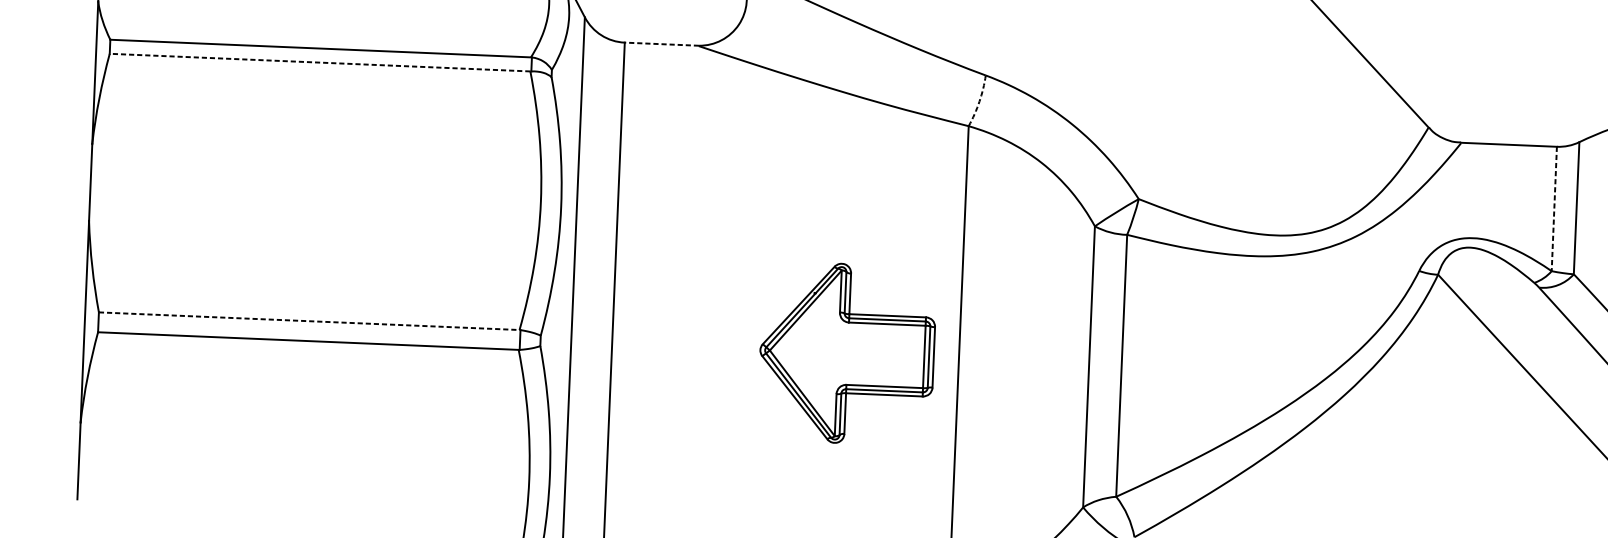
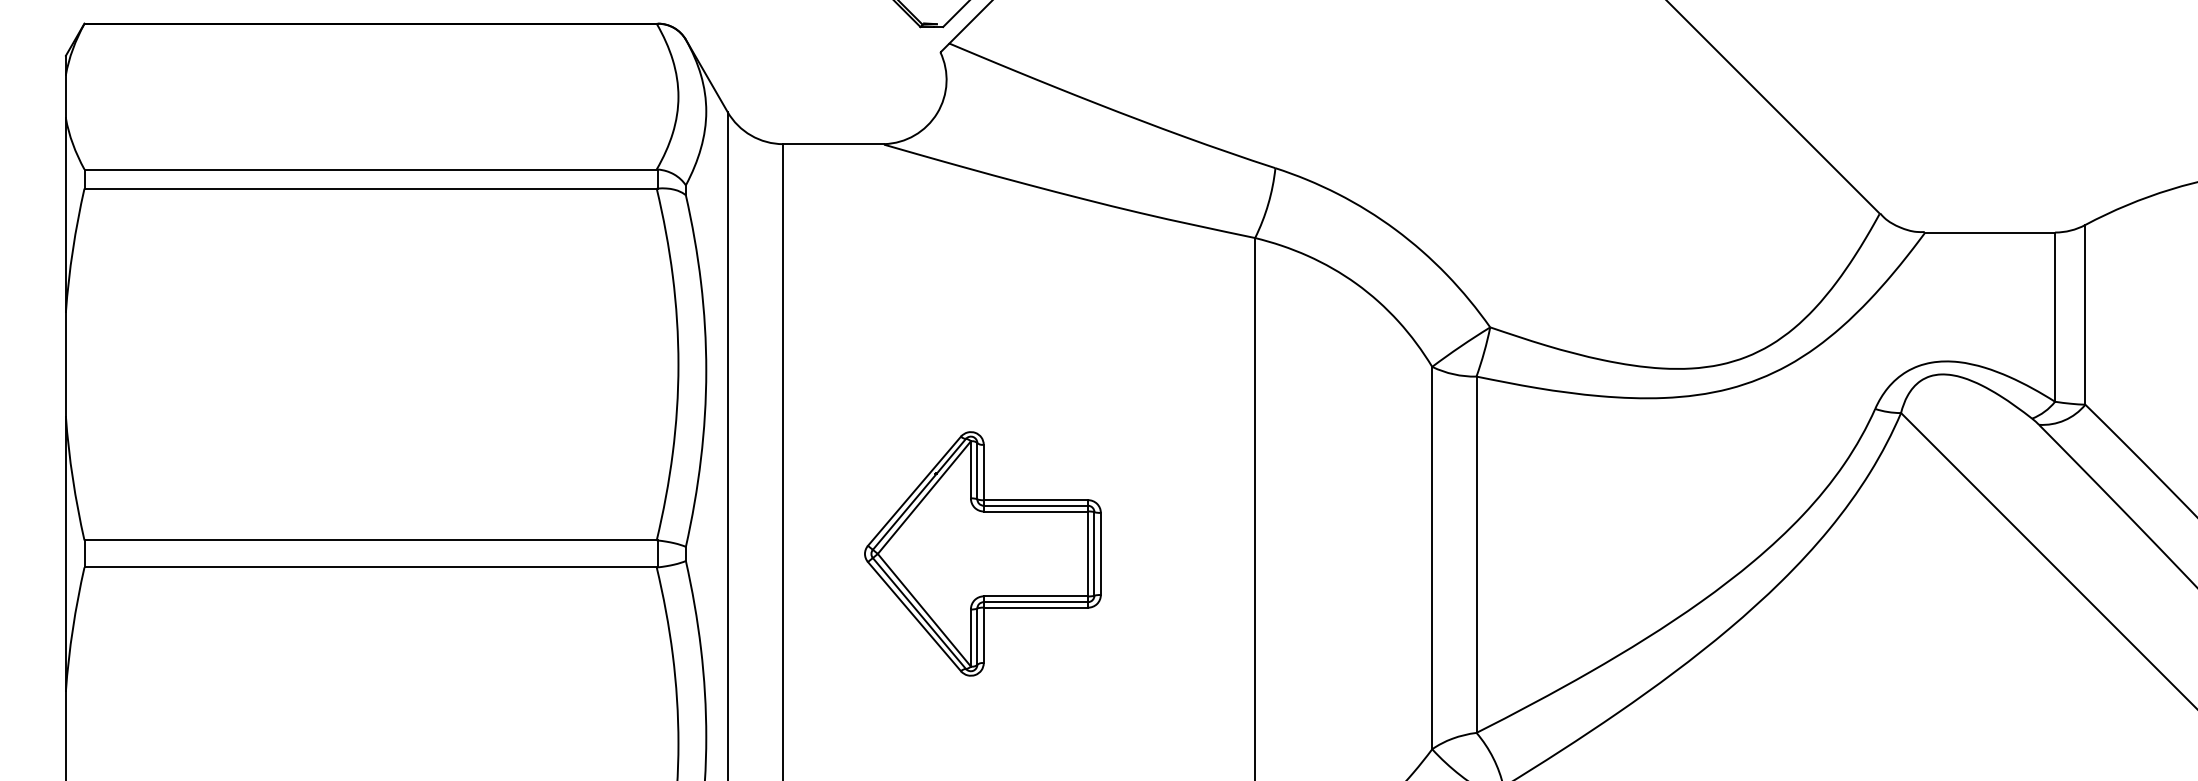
line: (661, 44) -> (833, 144), dashed -> solid
line: (319, 62) -> (370, 188), dashed -> solid
arc: (979, 101) -> (1268, 204), dashed -> solid
line: (1554, 209) -> (2055, 317), dashed -> solid
line: (309, 321) -> (371, 540), dashed -> solid
part: (846, 353) -> (982, 553), moved

